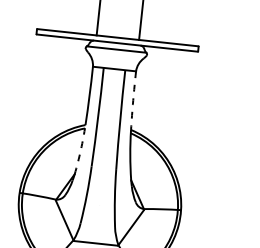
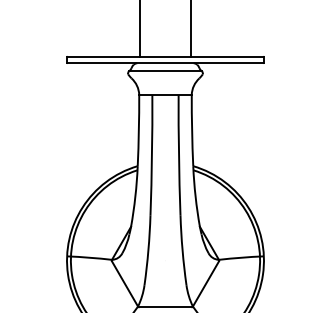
arc: (133, 100) -> (192, 130), dashed -> solid
arc: (81, 149) -> (135, 196), dashed -> solid

